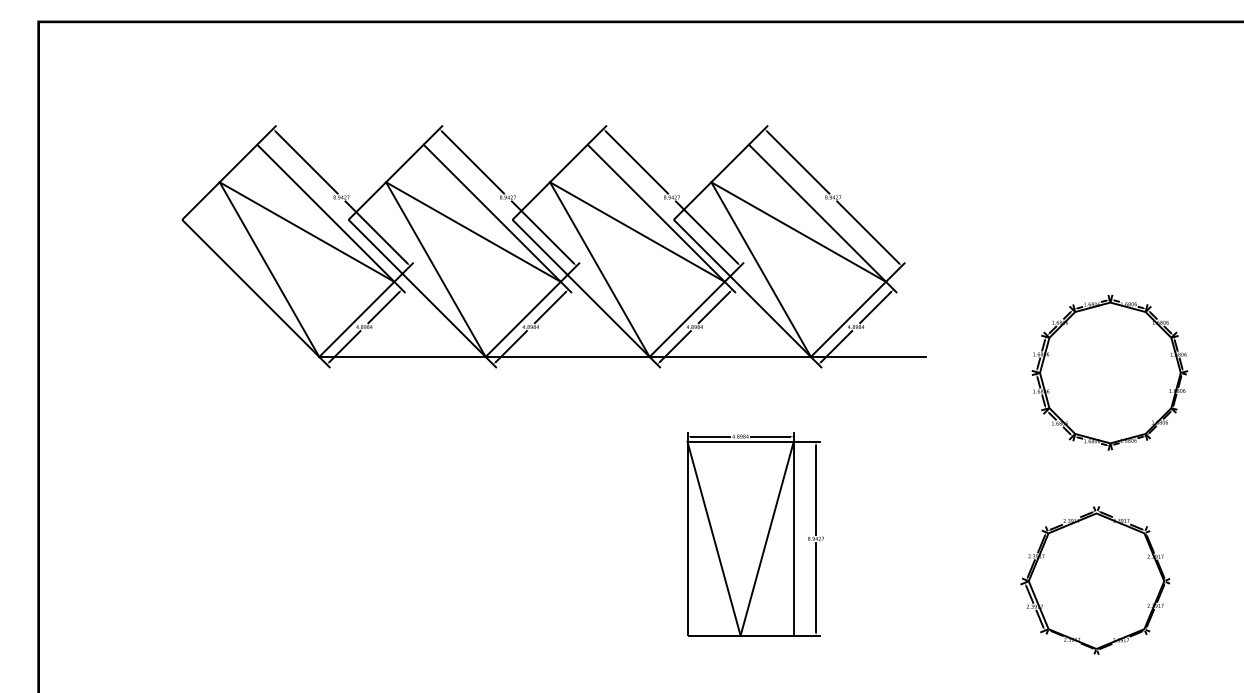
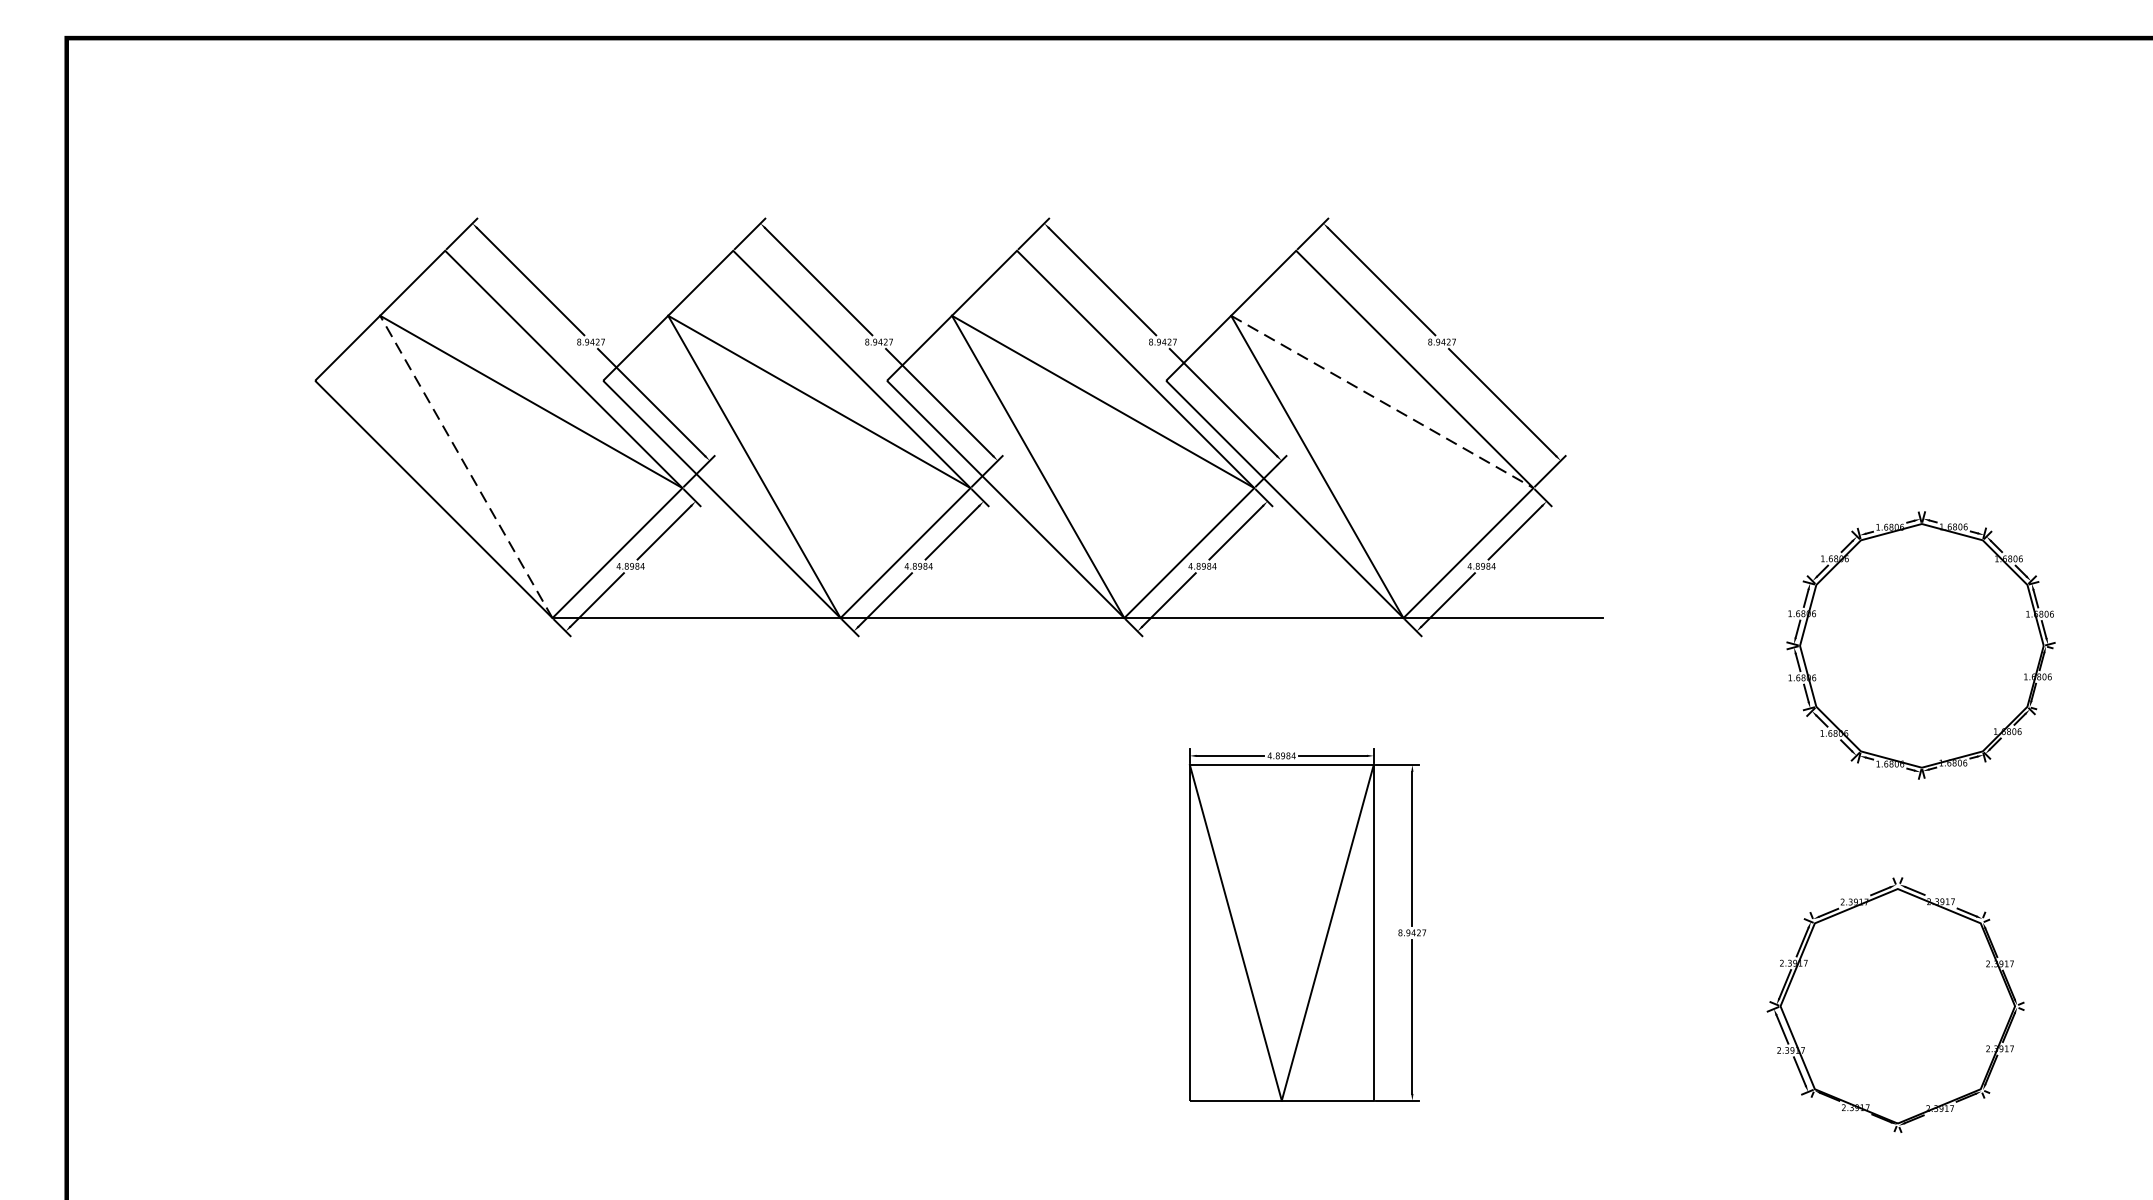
line: (798, 232) -> (1382, 402), solid -> dashed
line: (269, 269) -> (466, 466), solid -> dashed

